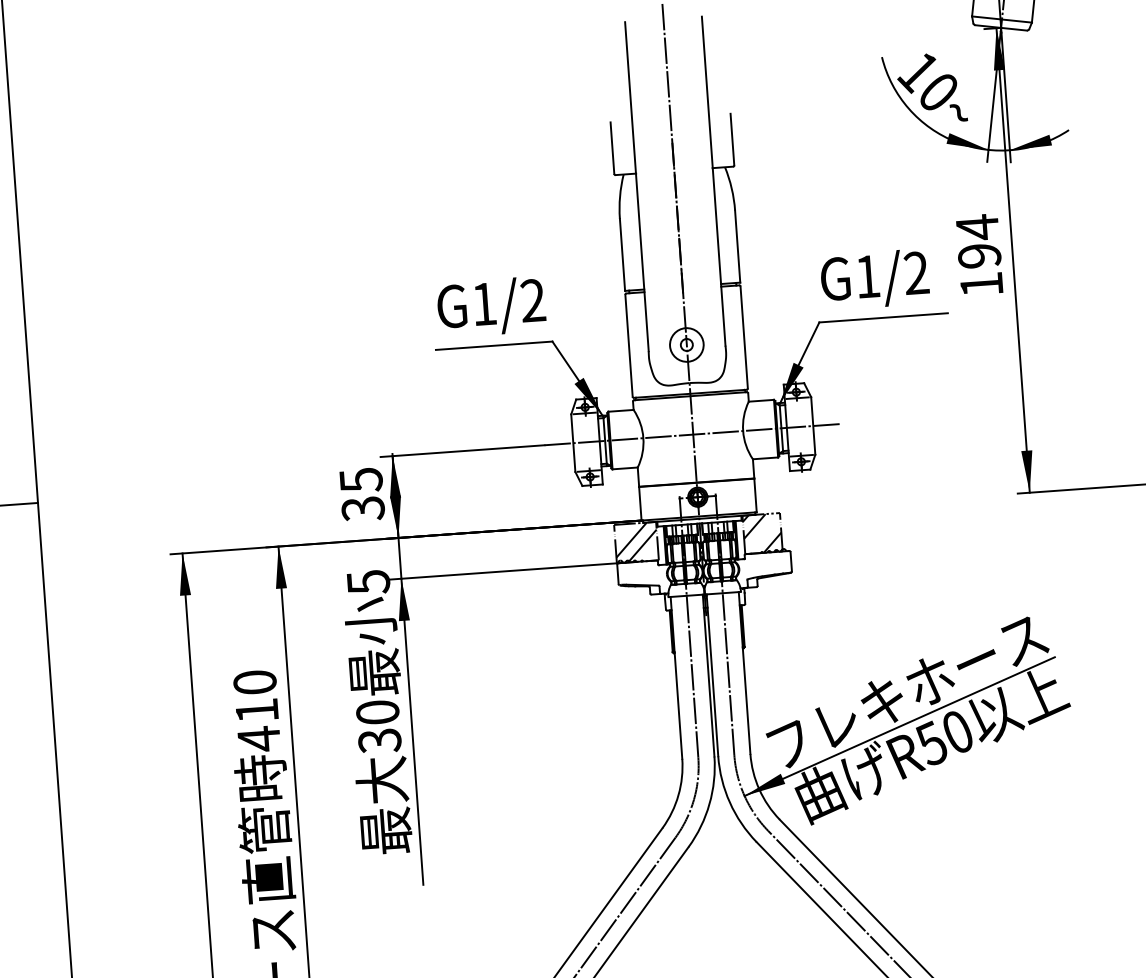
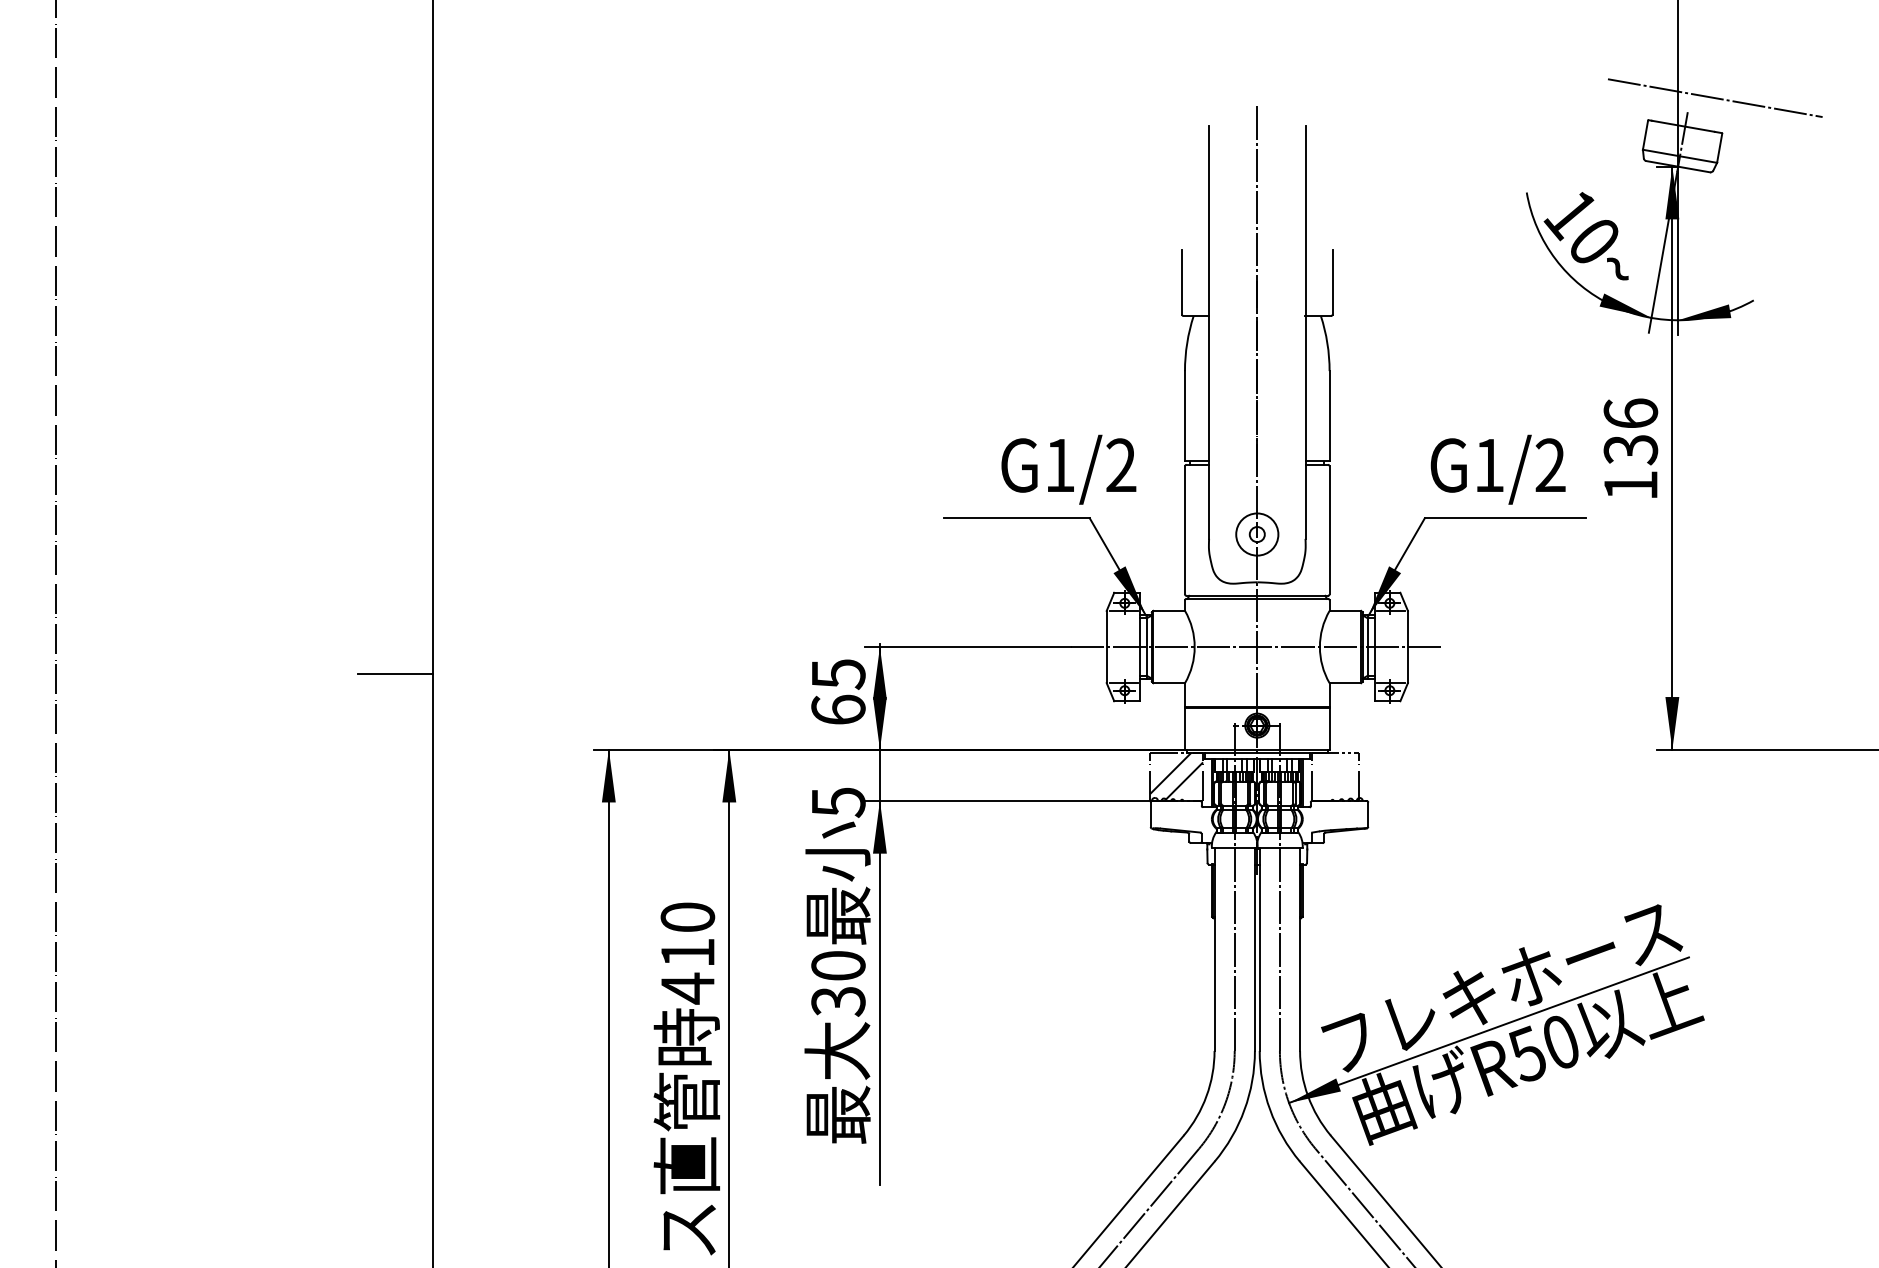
text: (978, 241) -> (1630, 431), 194 -> 136
text: (491, 306) -> (1068, 469), moved
text: (363, 508) -> (838, 709), 35 -> 65
hatch: (762, 533) -> (1334, 776), removed

